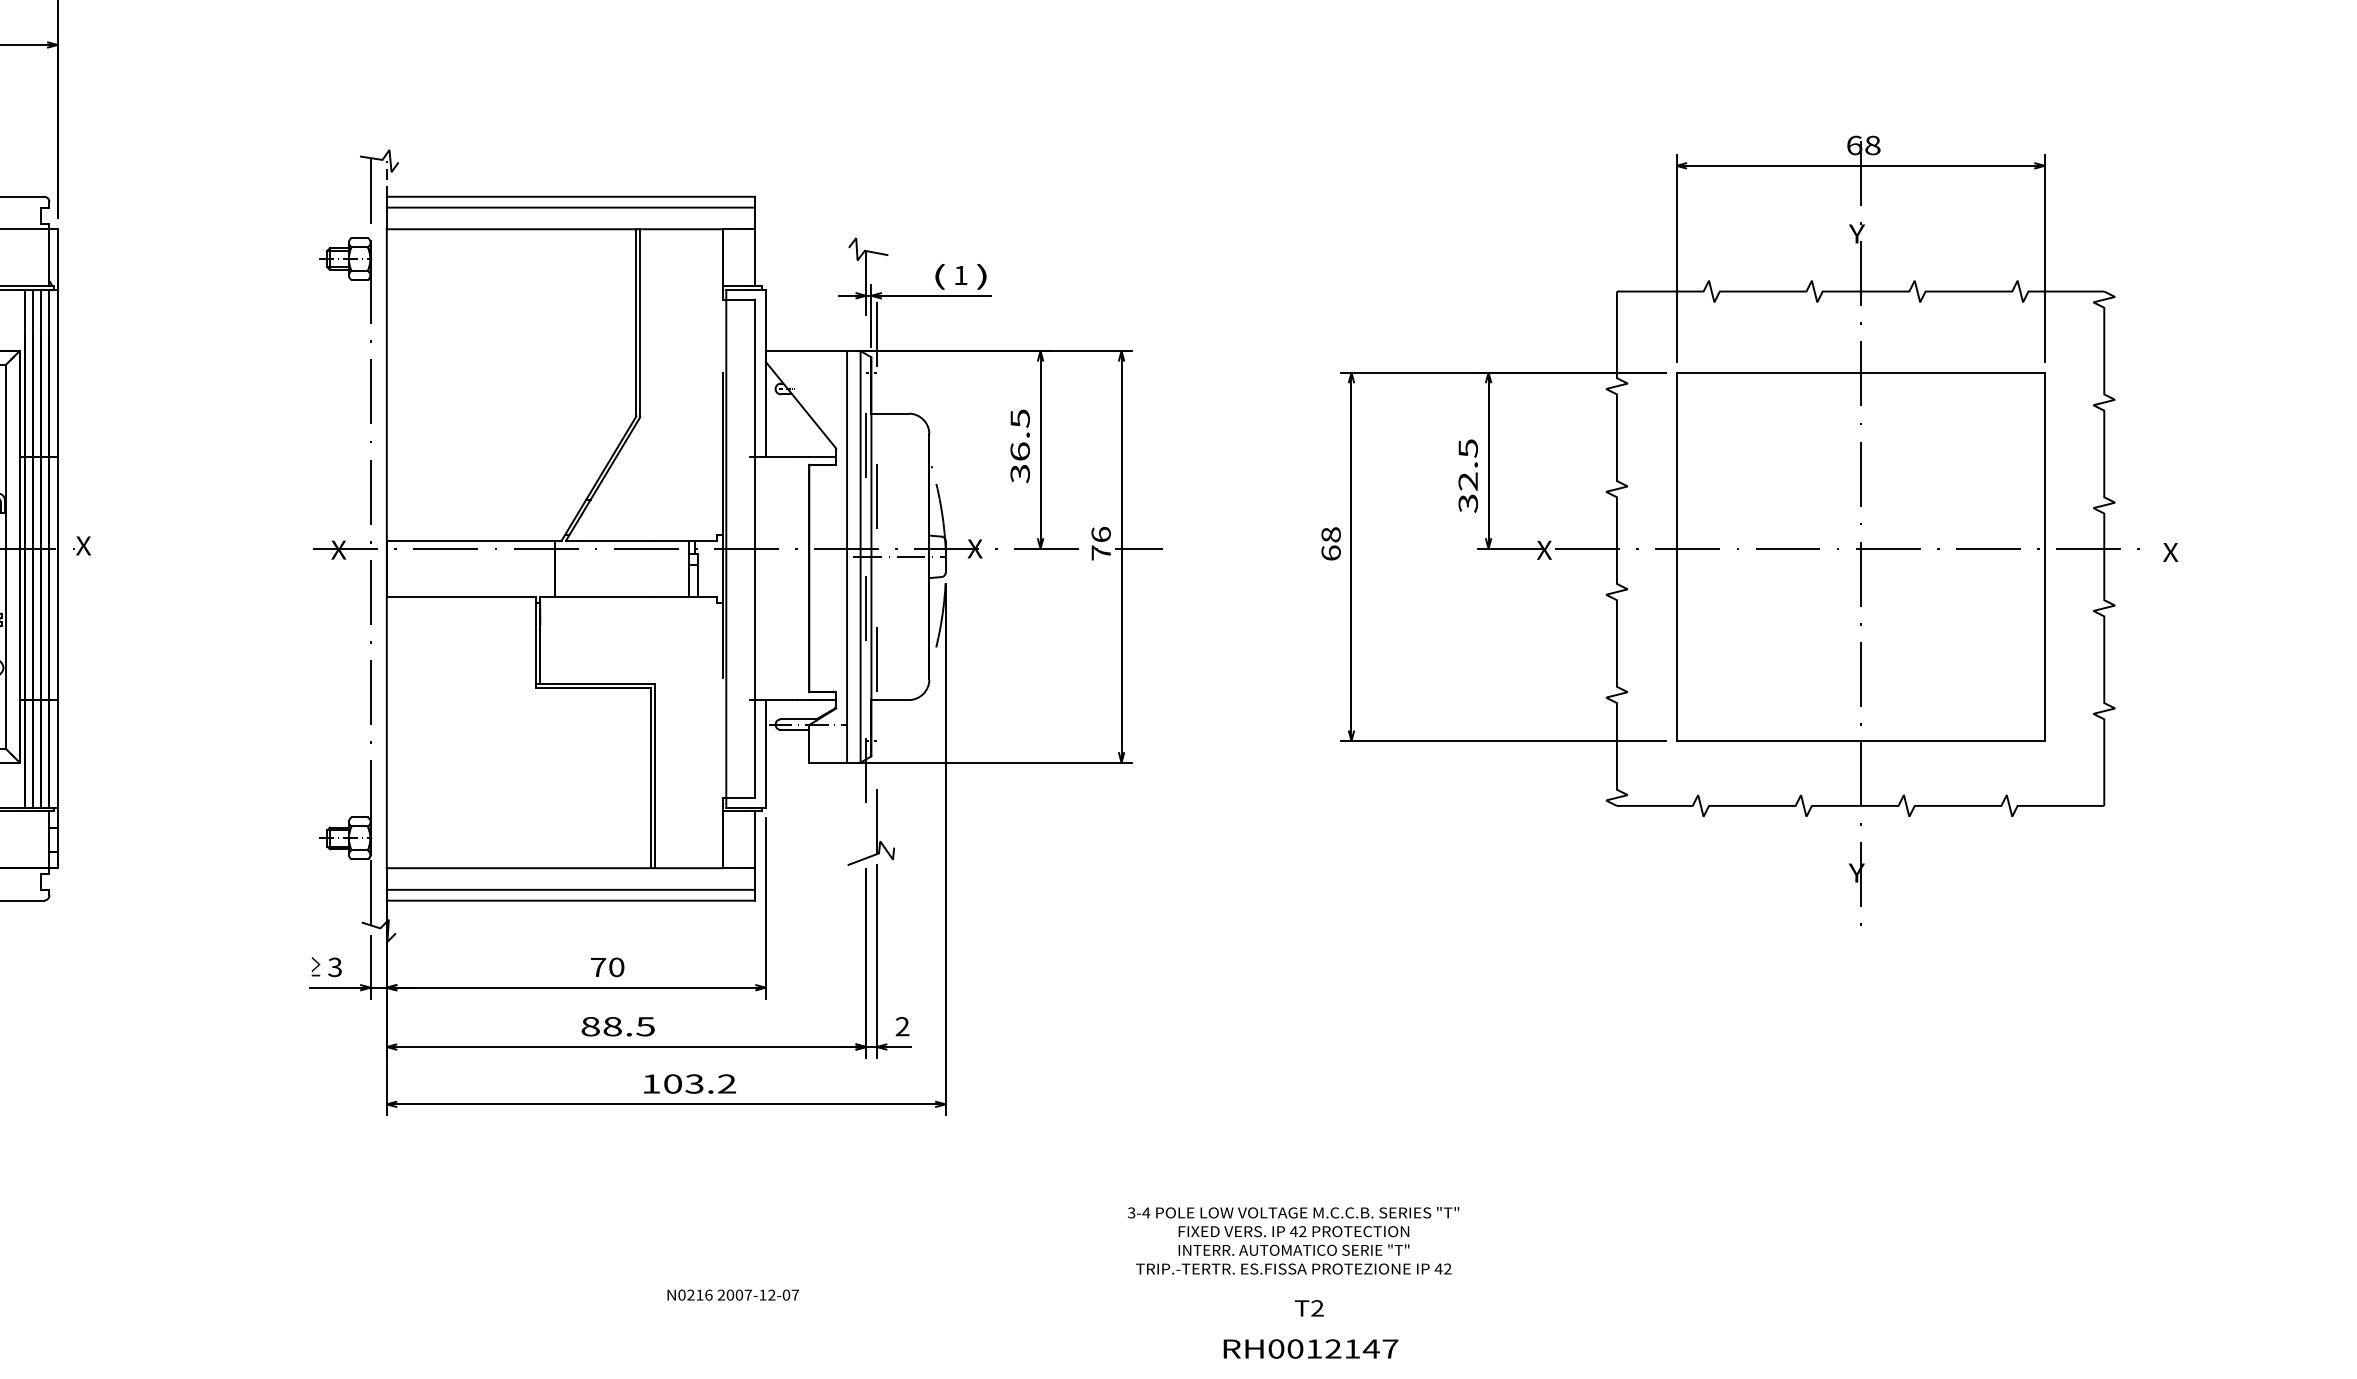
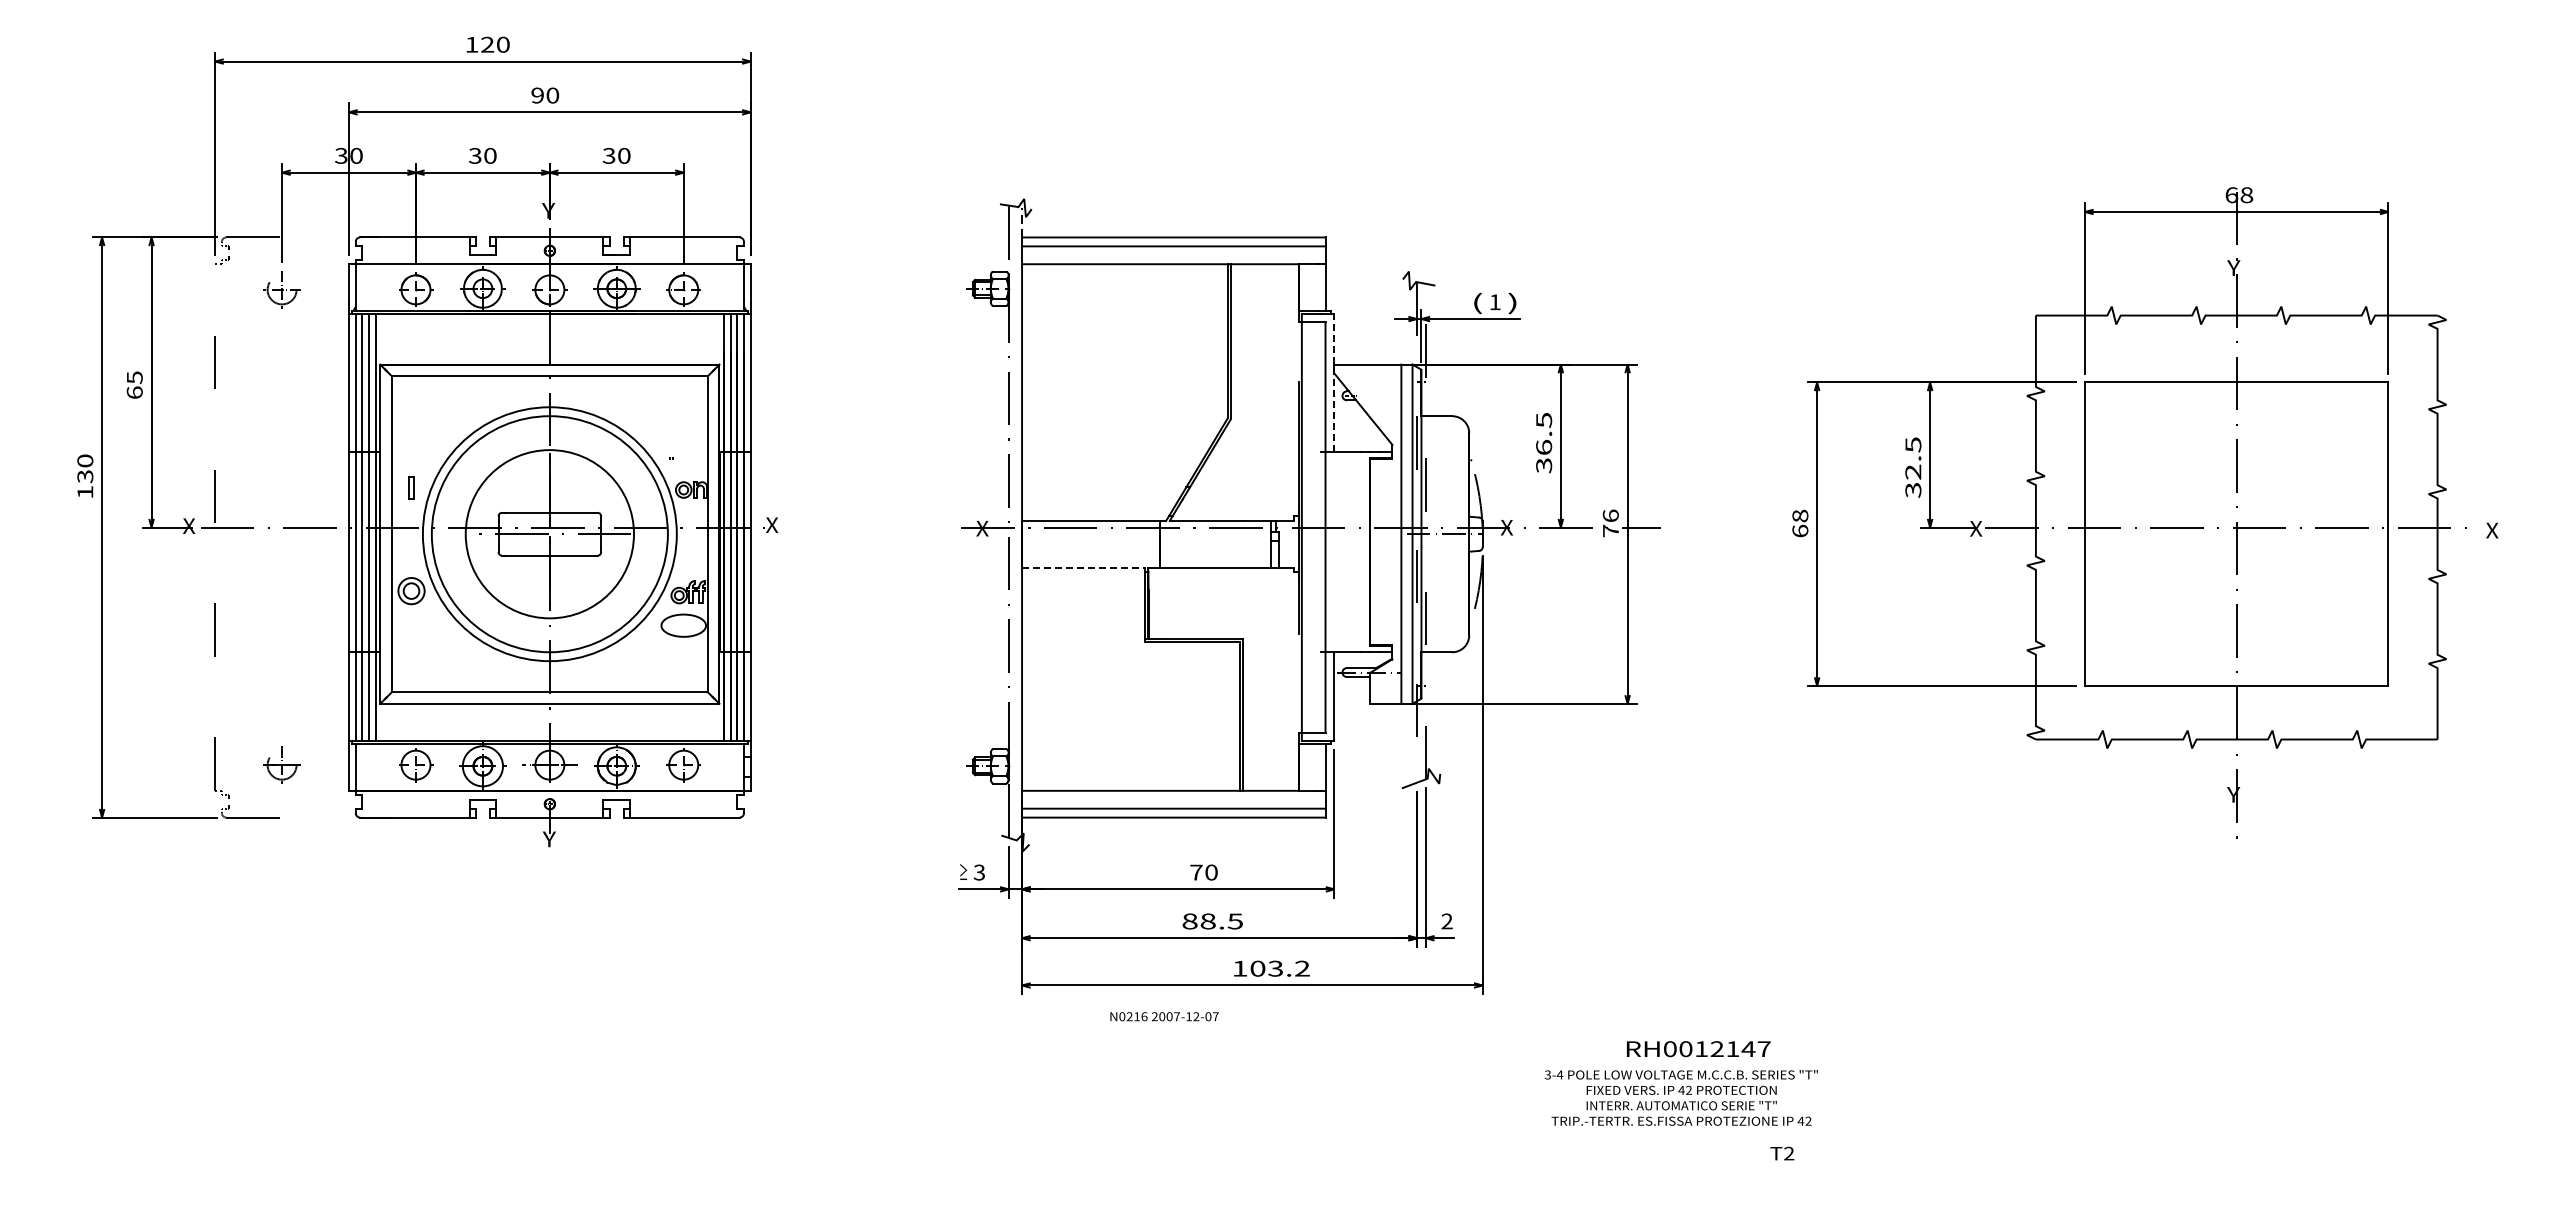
line: (765, 372) -> (1334, 382), solid -> dashed
line: (461, 597) -> (1083, 567), solid -> dashed
text: (1293, 1240) -> (1681, 1097), moved
text: (733, 1294) -> (1164, 1016), moved
text: (1310, 1349) -> (1698, 1049), moved

